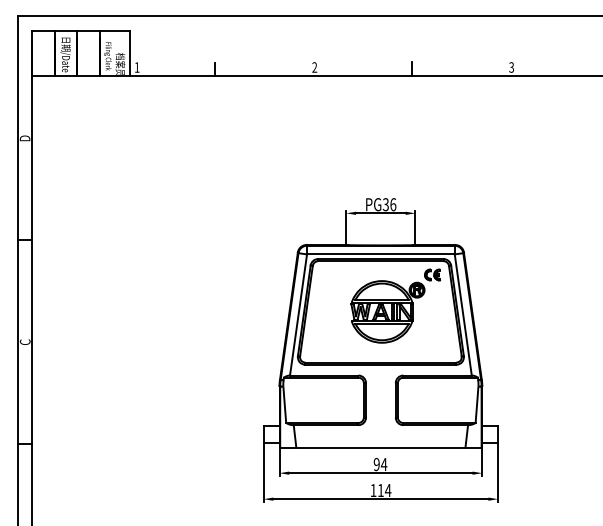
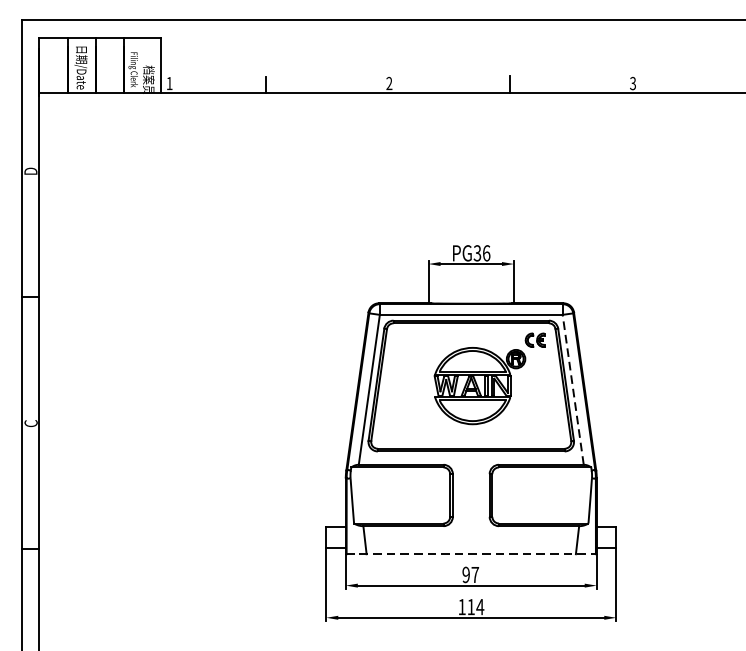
line: (463, 314) -> (573, 389), solid -> dashed
line: (381, 447) -> (472, 553), solid -> dashed
text: (383, 464) -> (474, 574), 94 -> 97

